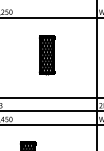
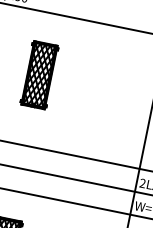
part: (46, 55) -> (37, 75), moved

